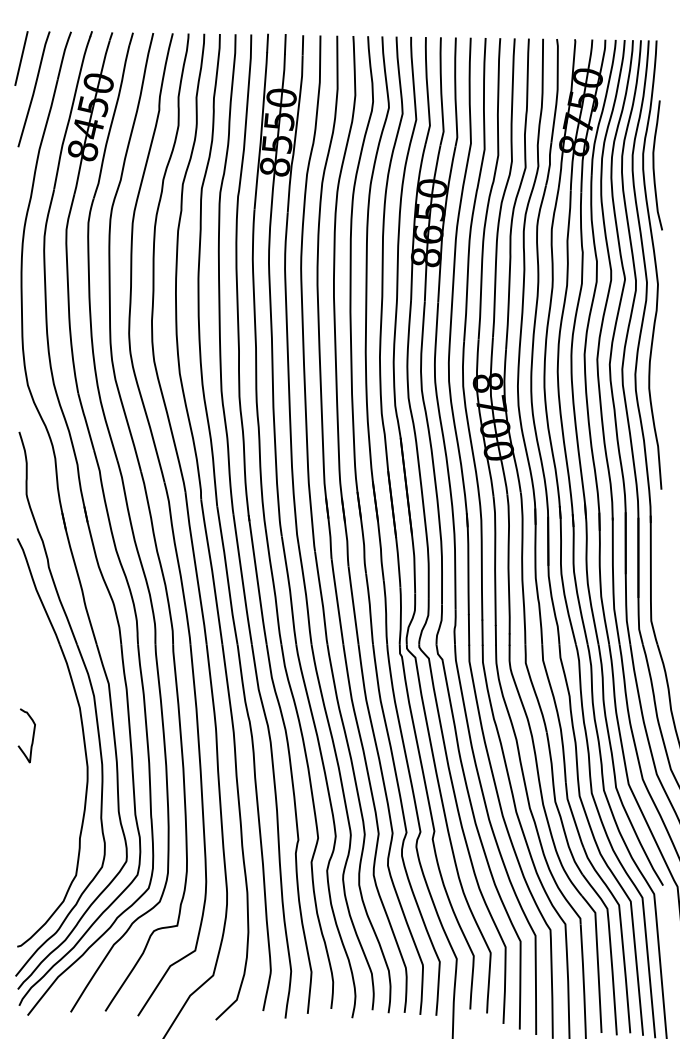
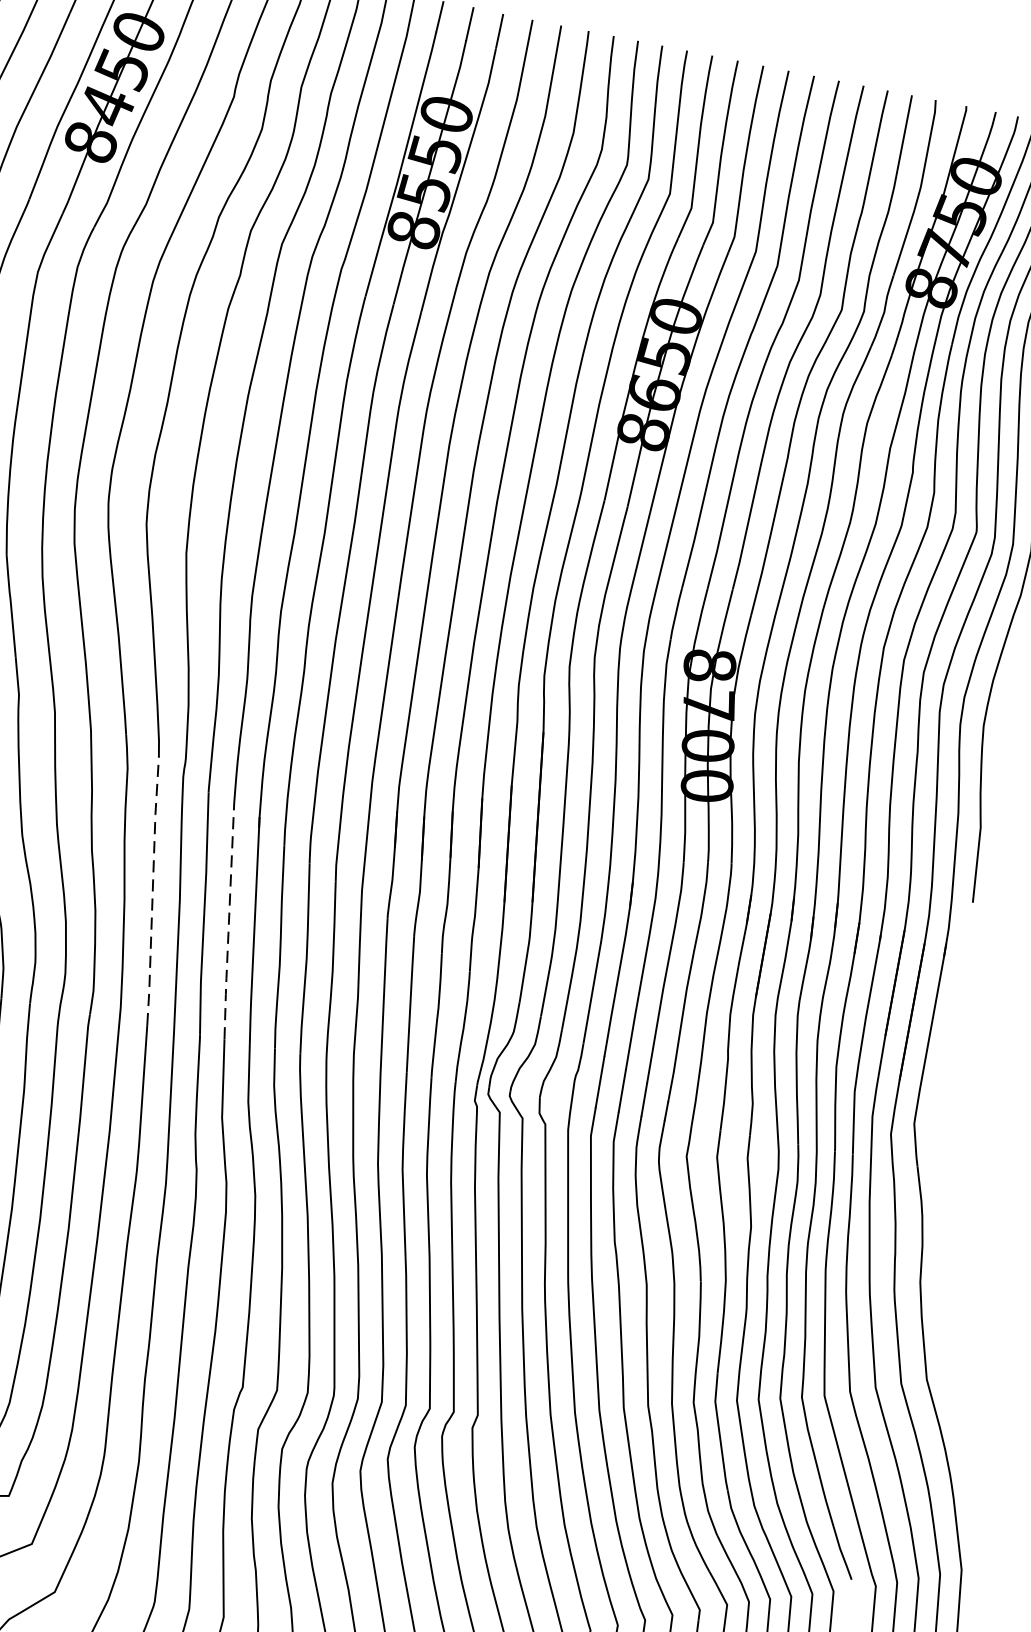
line: (195, 568) -> (152, 891), solid -> dashed
line: (242, 579) -> (228, 924), solid -> dashed

